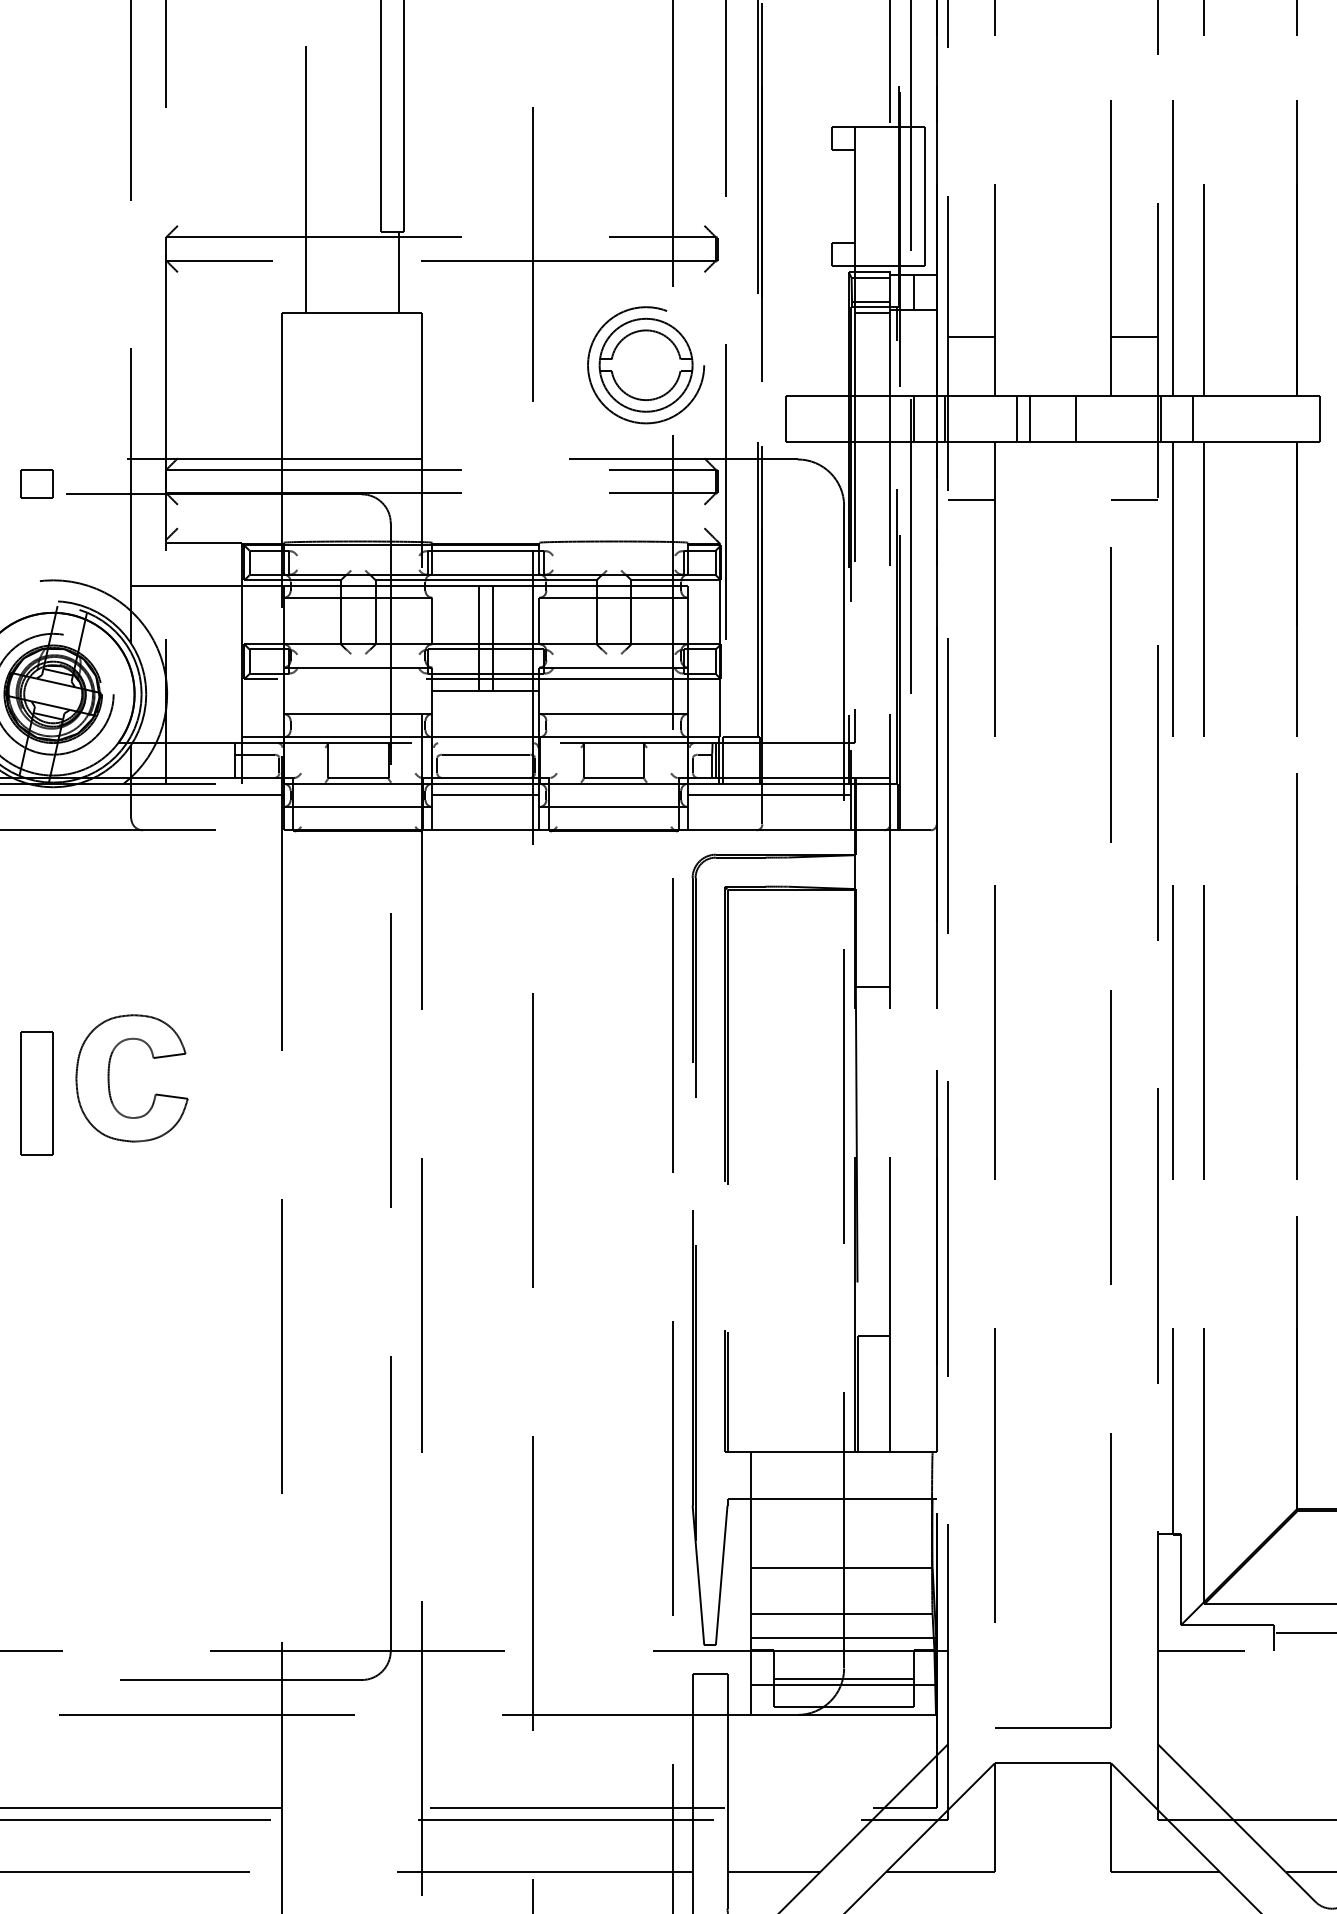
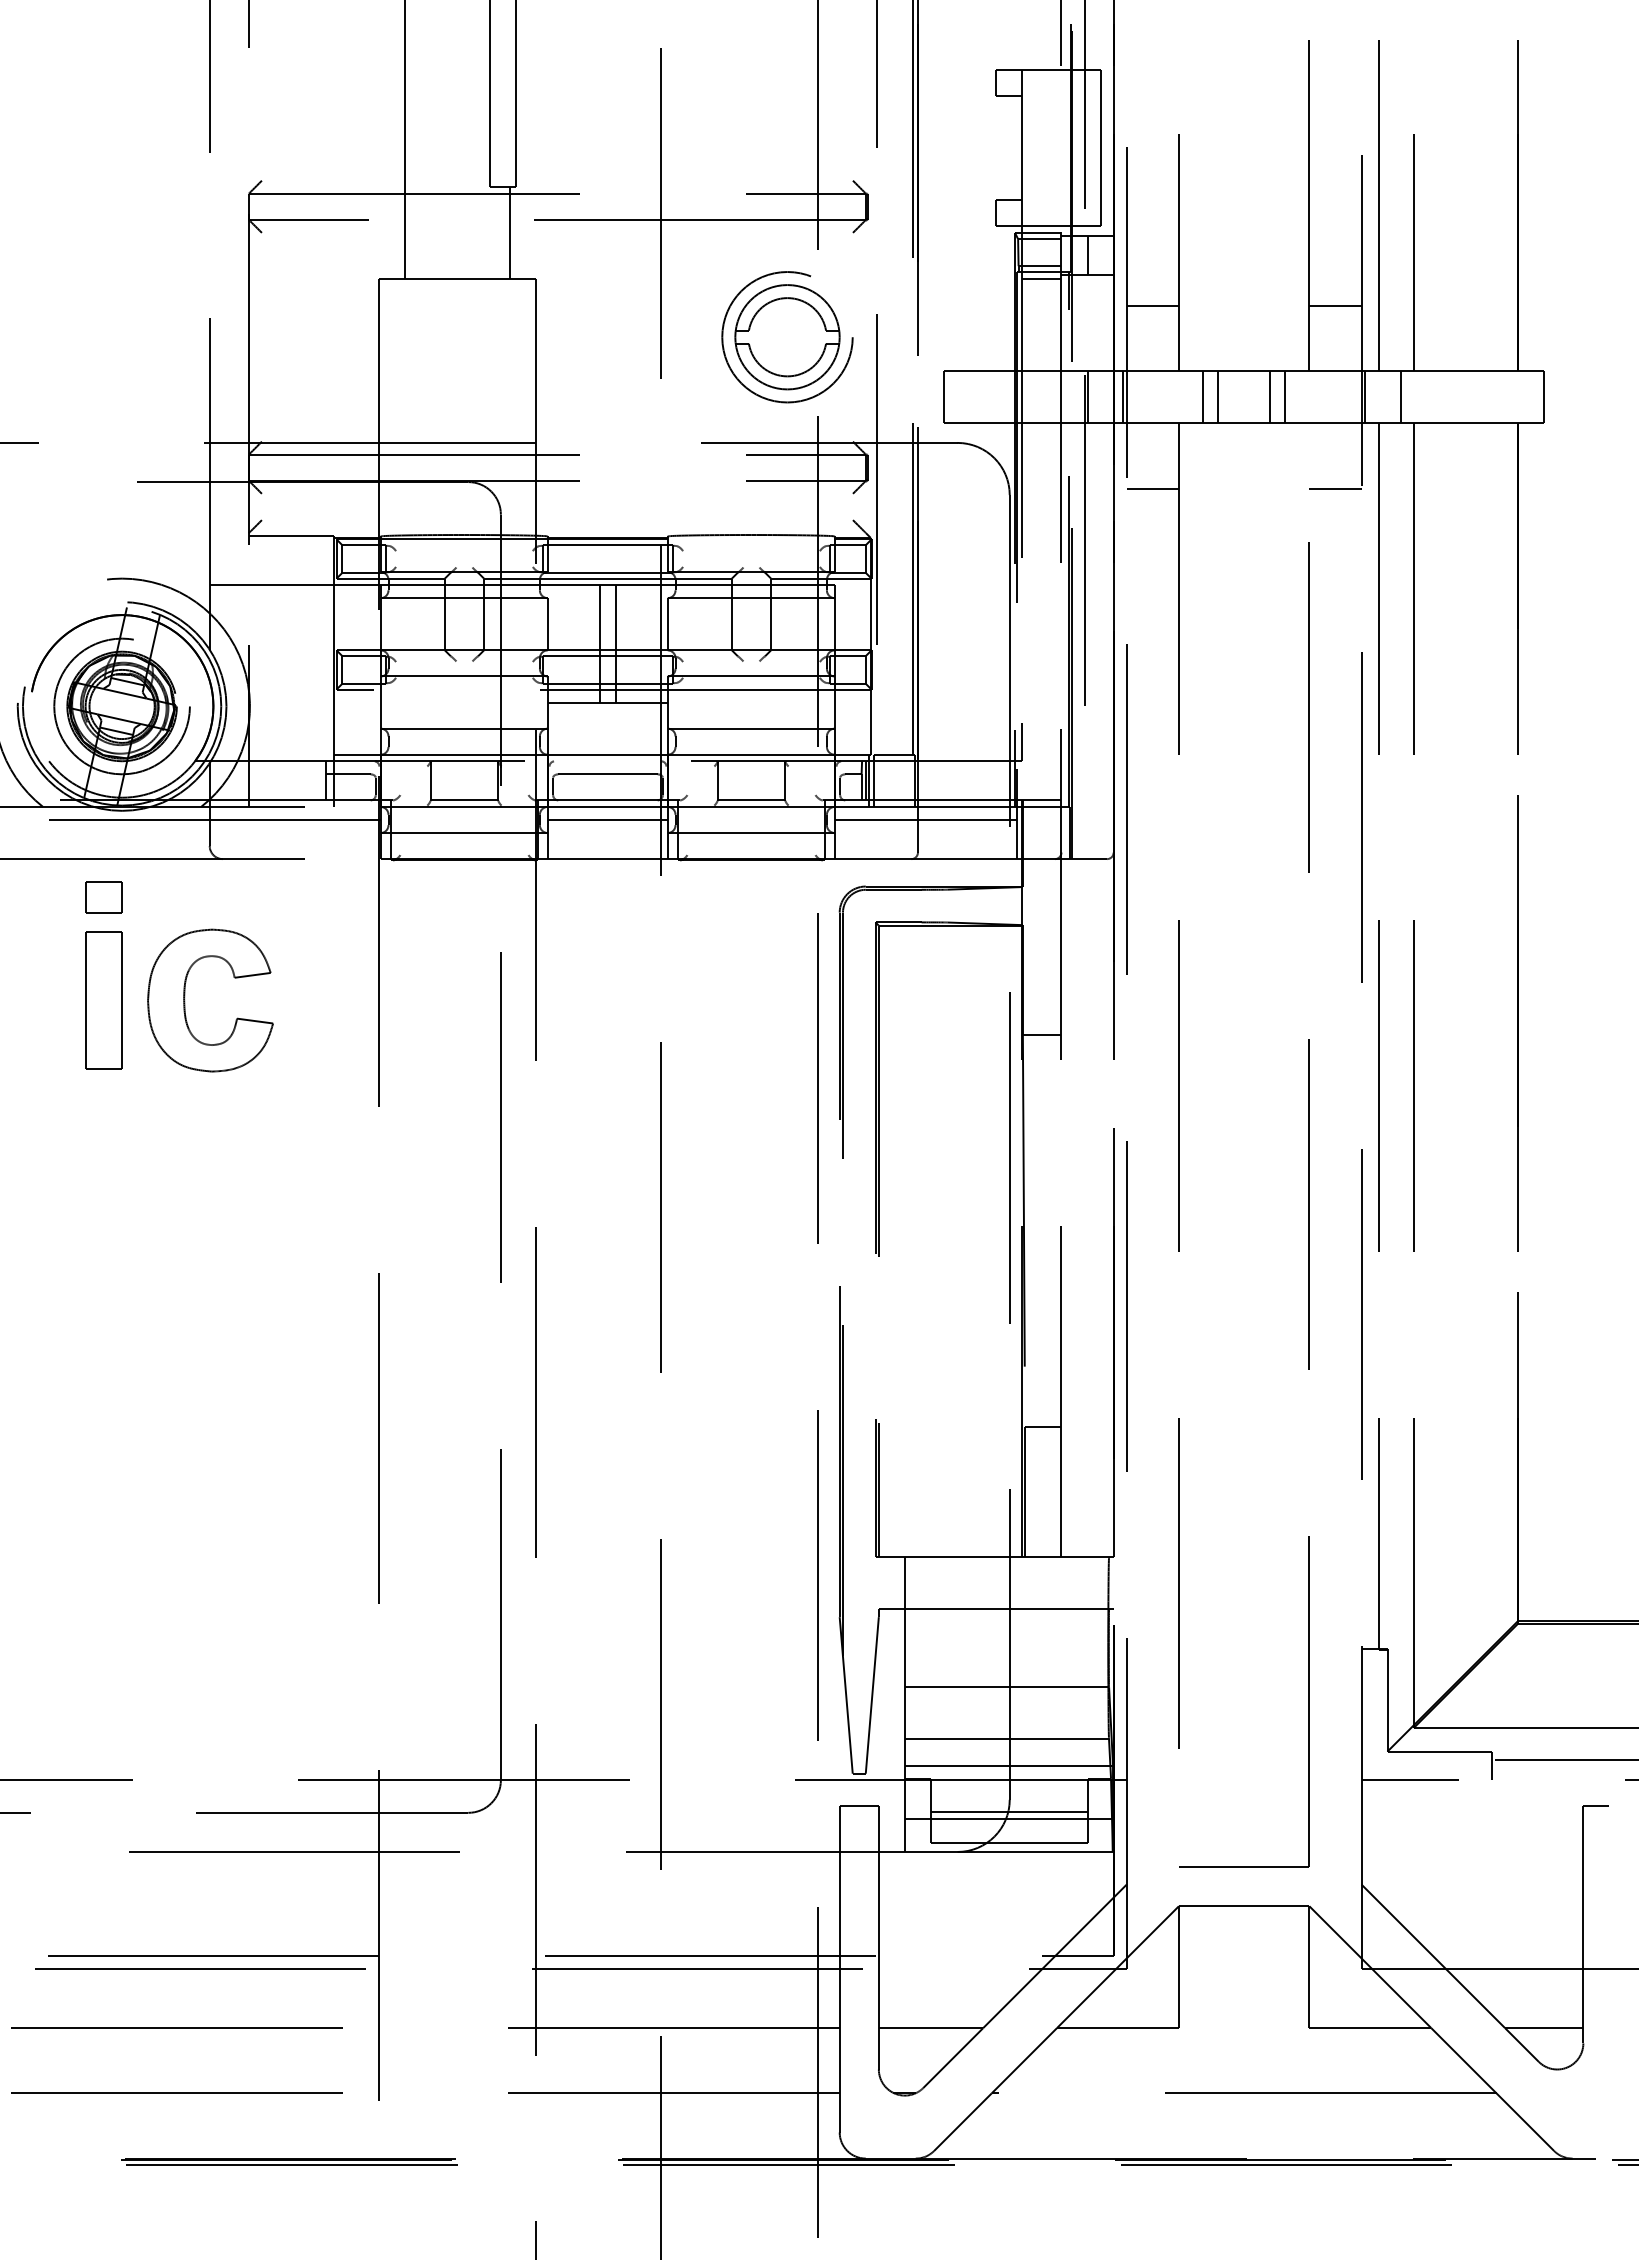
line: (1089, 418) -> (1285, 397), added
part: (36, 484) -> (103, 897), moved
part: (109, 1078) -> (185, 1000), moved
part: (36, 1093) -> (103, 1000), moved

